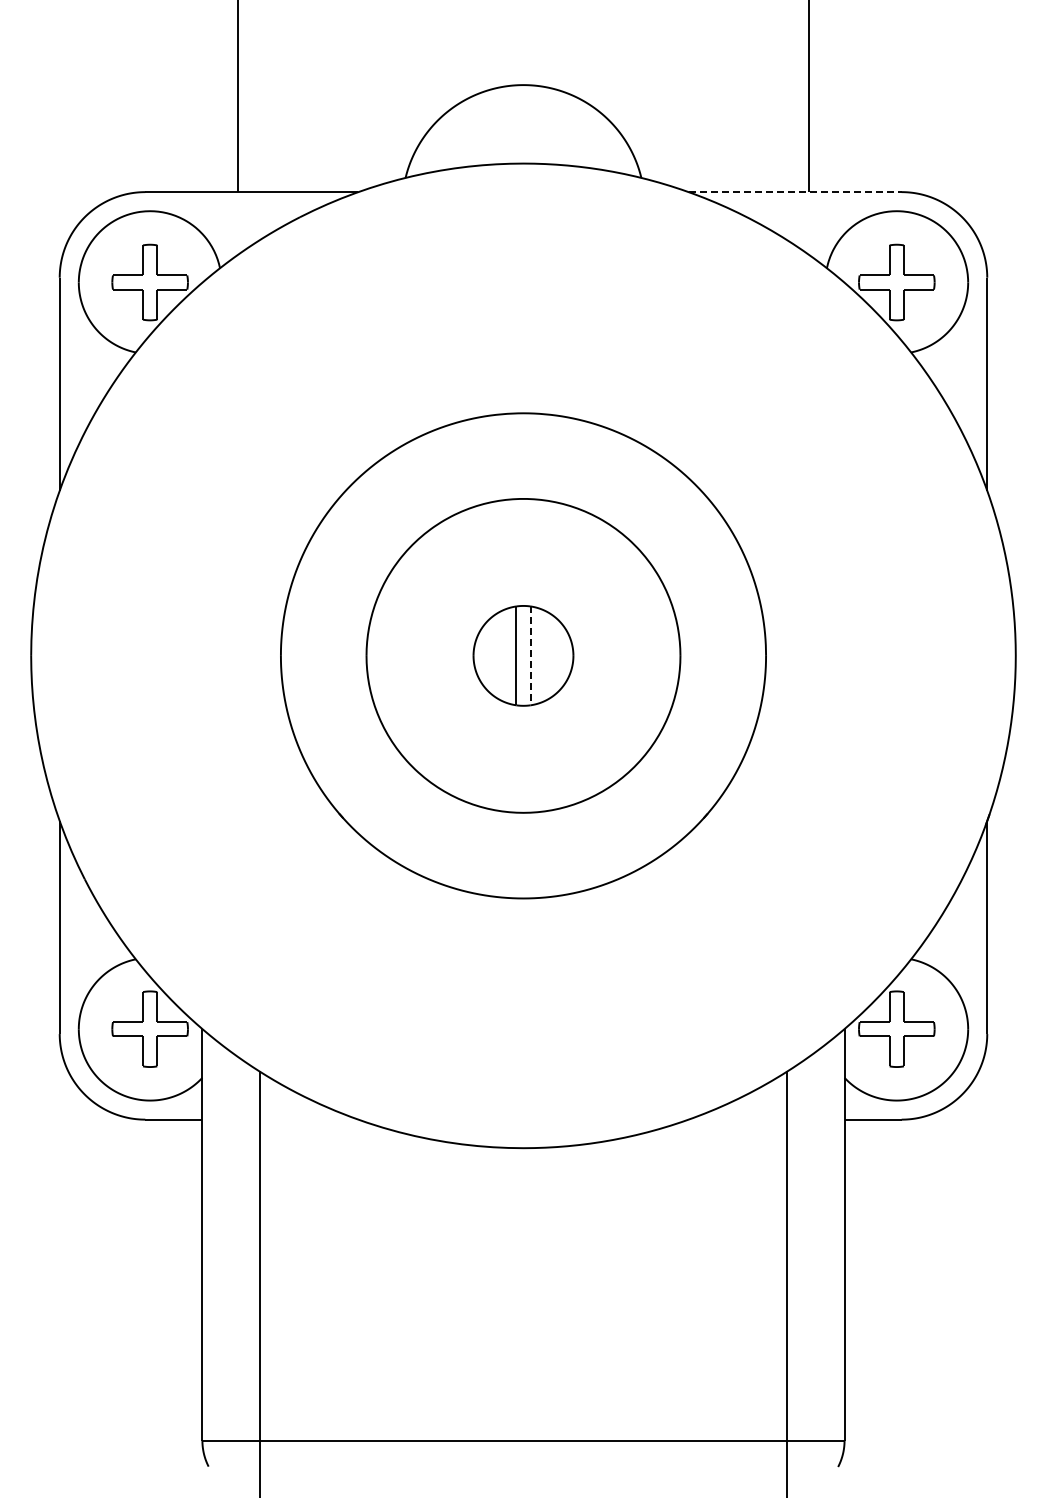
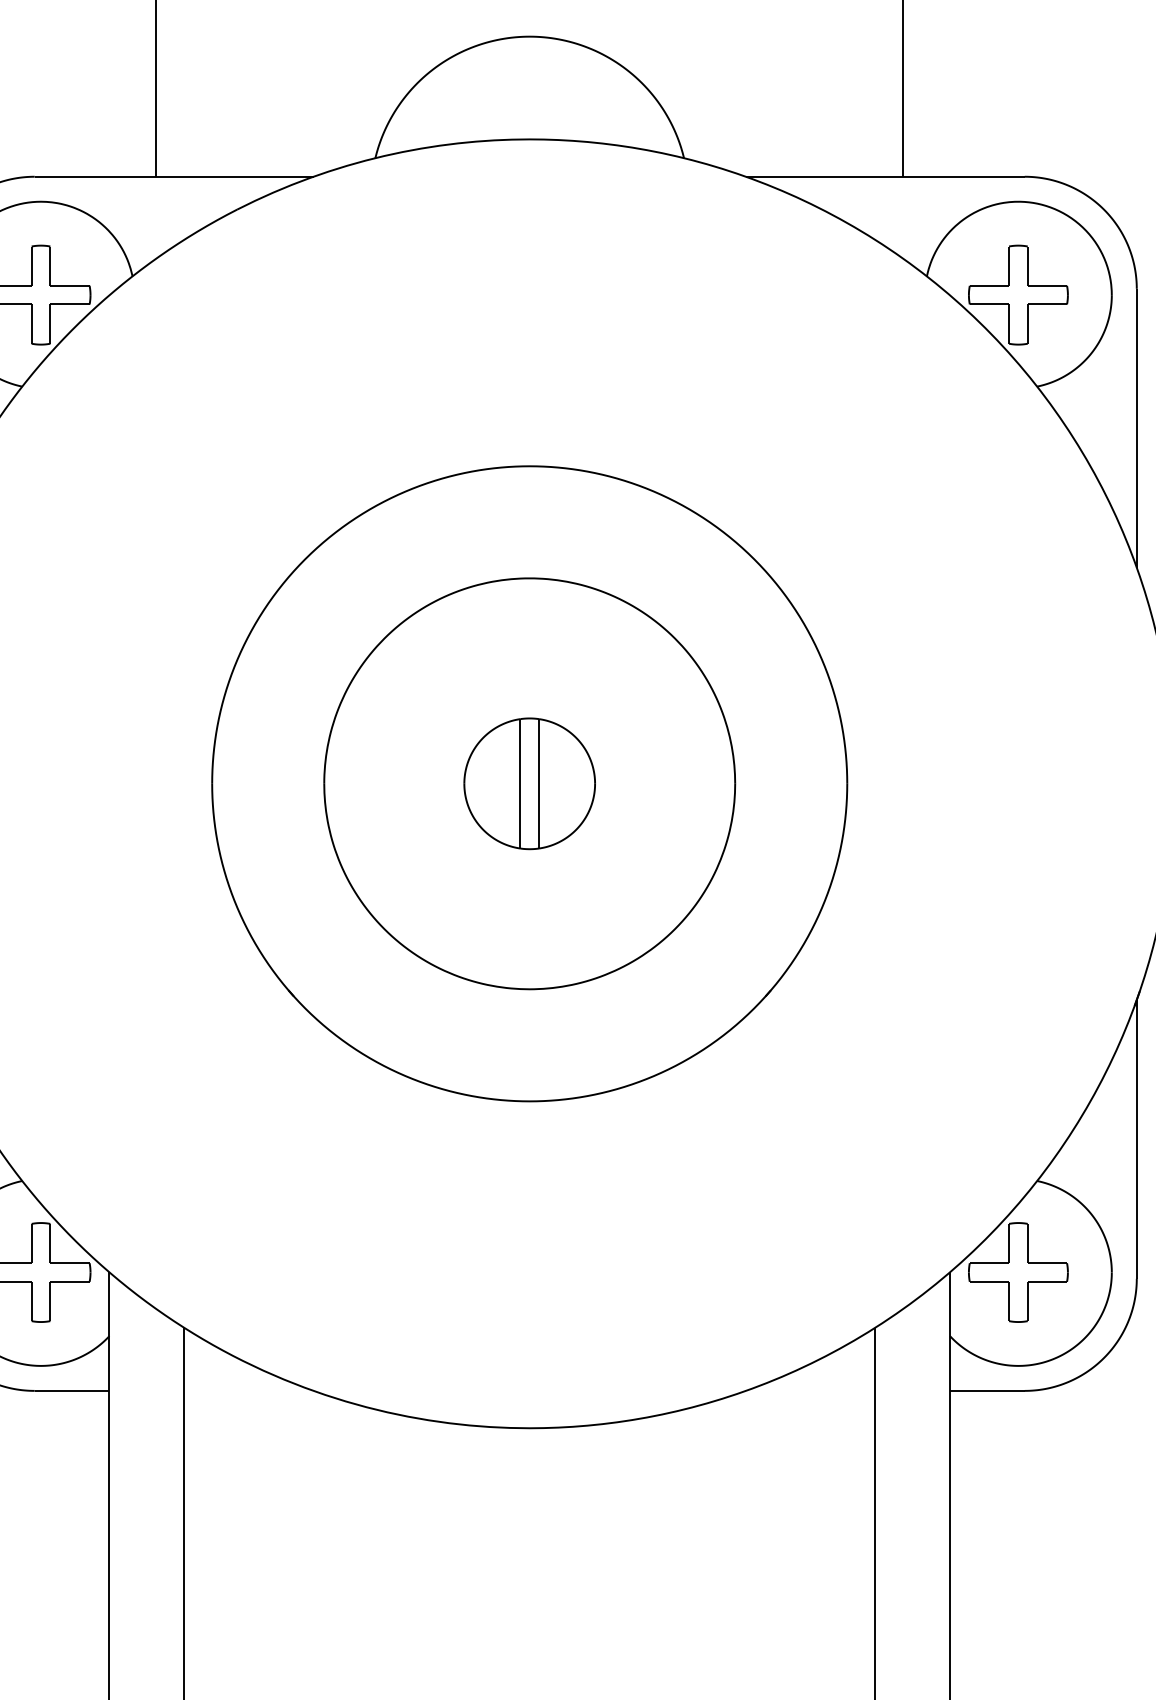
line: (795, 192) -> (885, 177), dashed -> solid
line: (530, 656) -> (538, 784), dashed -> solid

